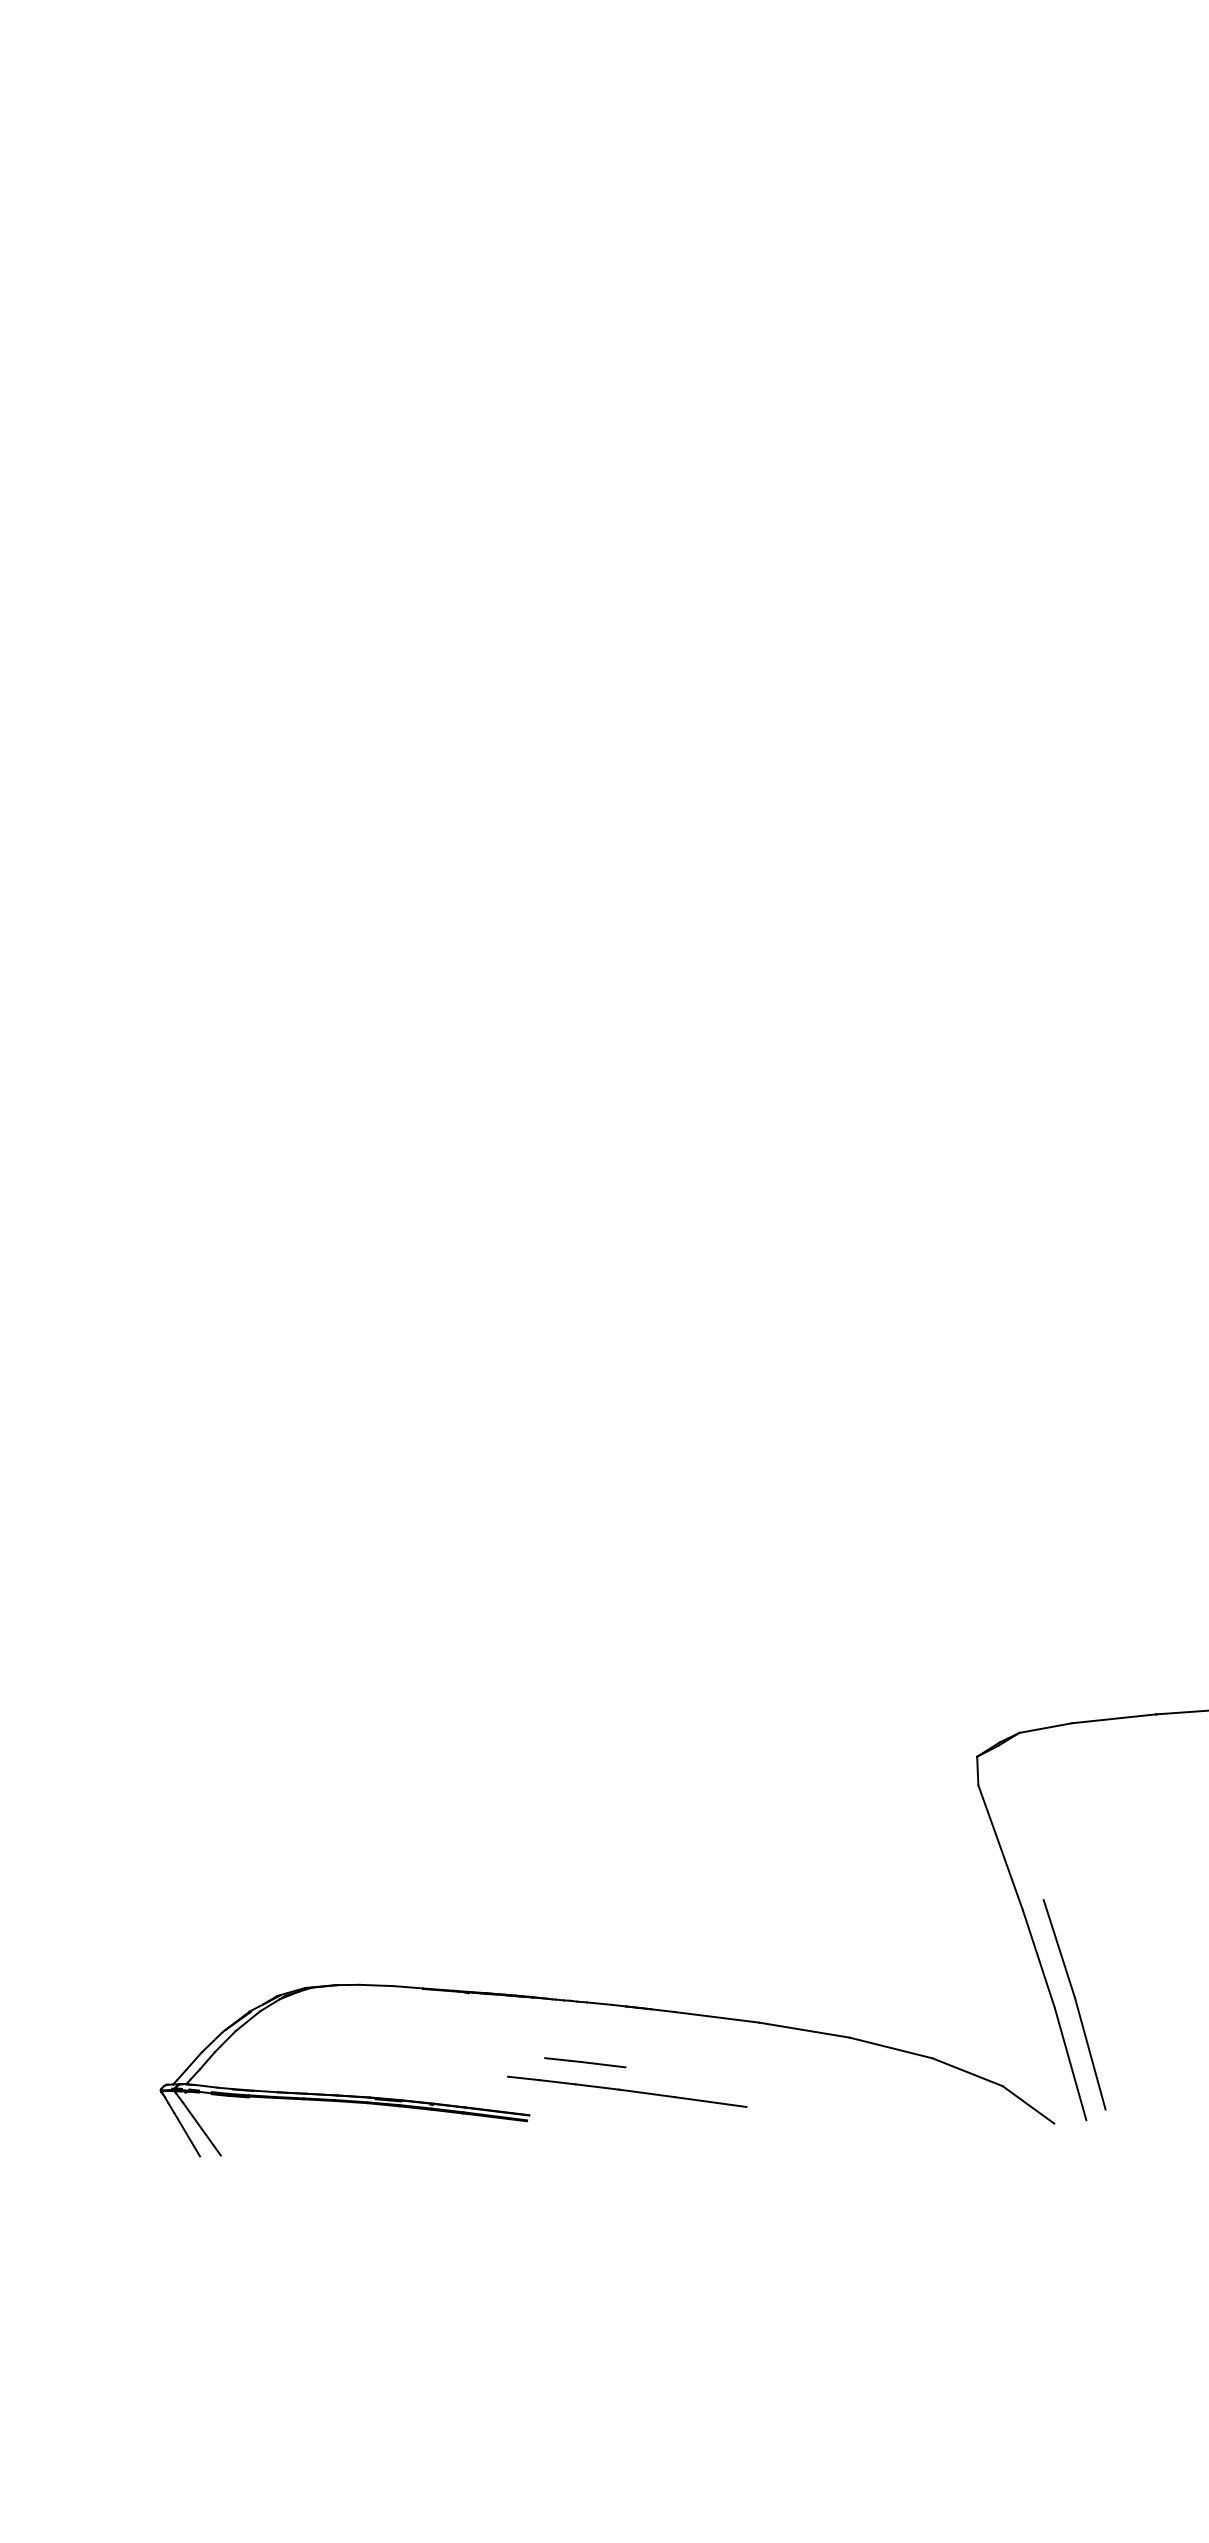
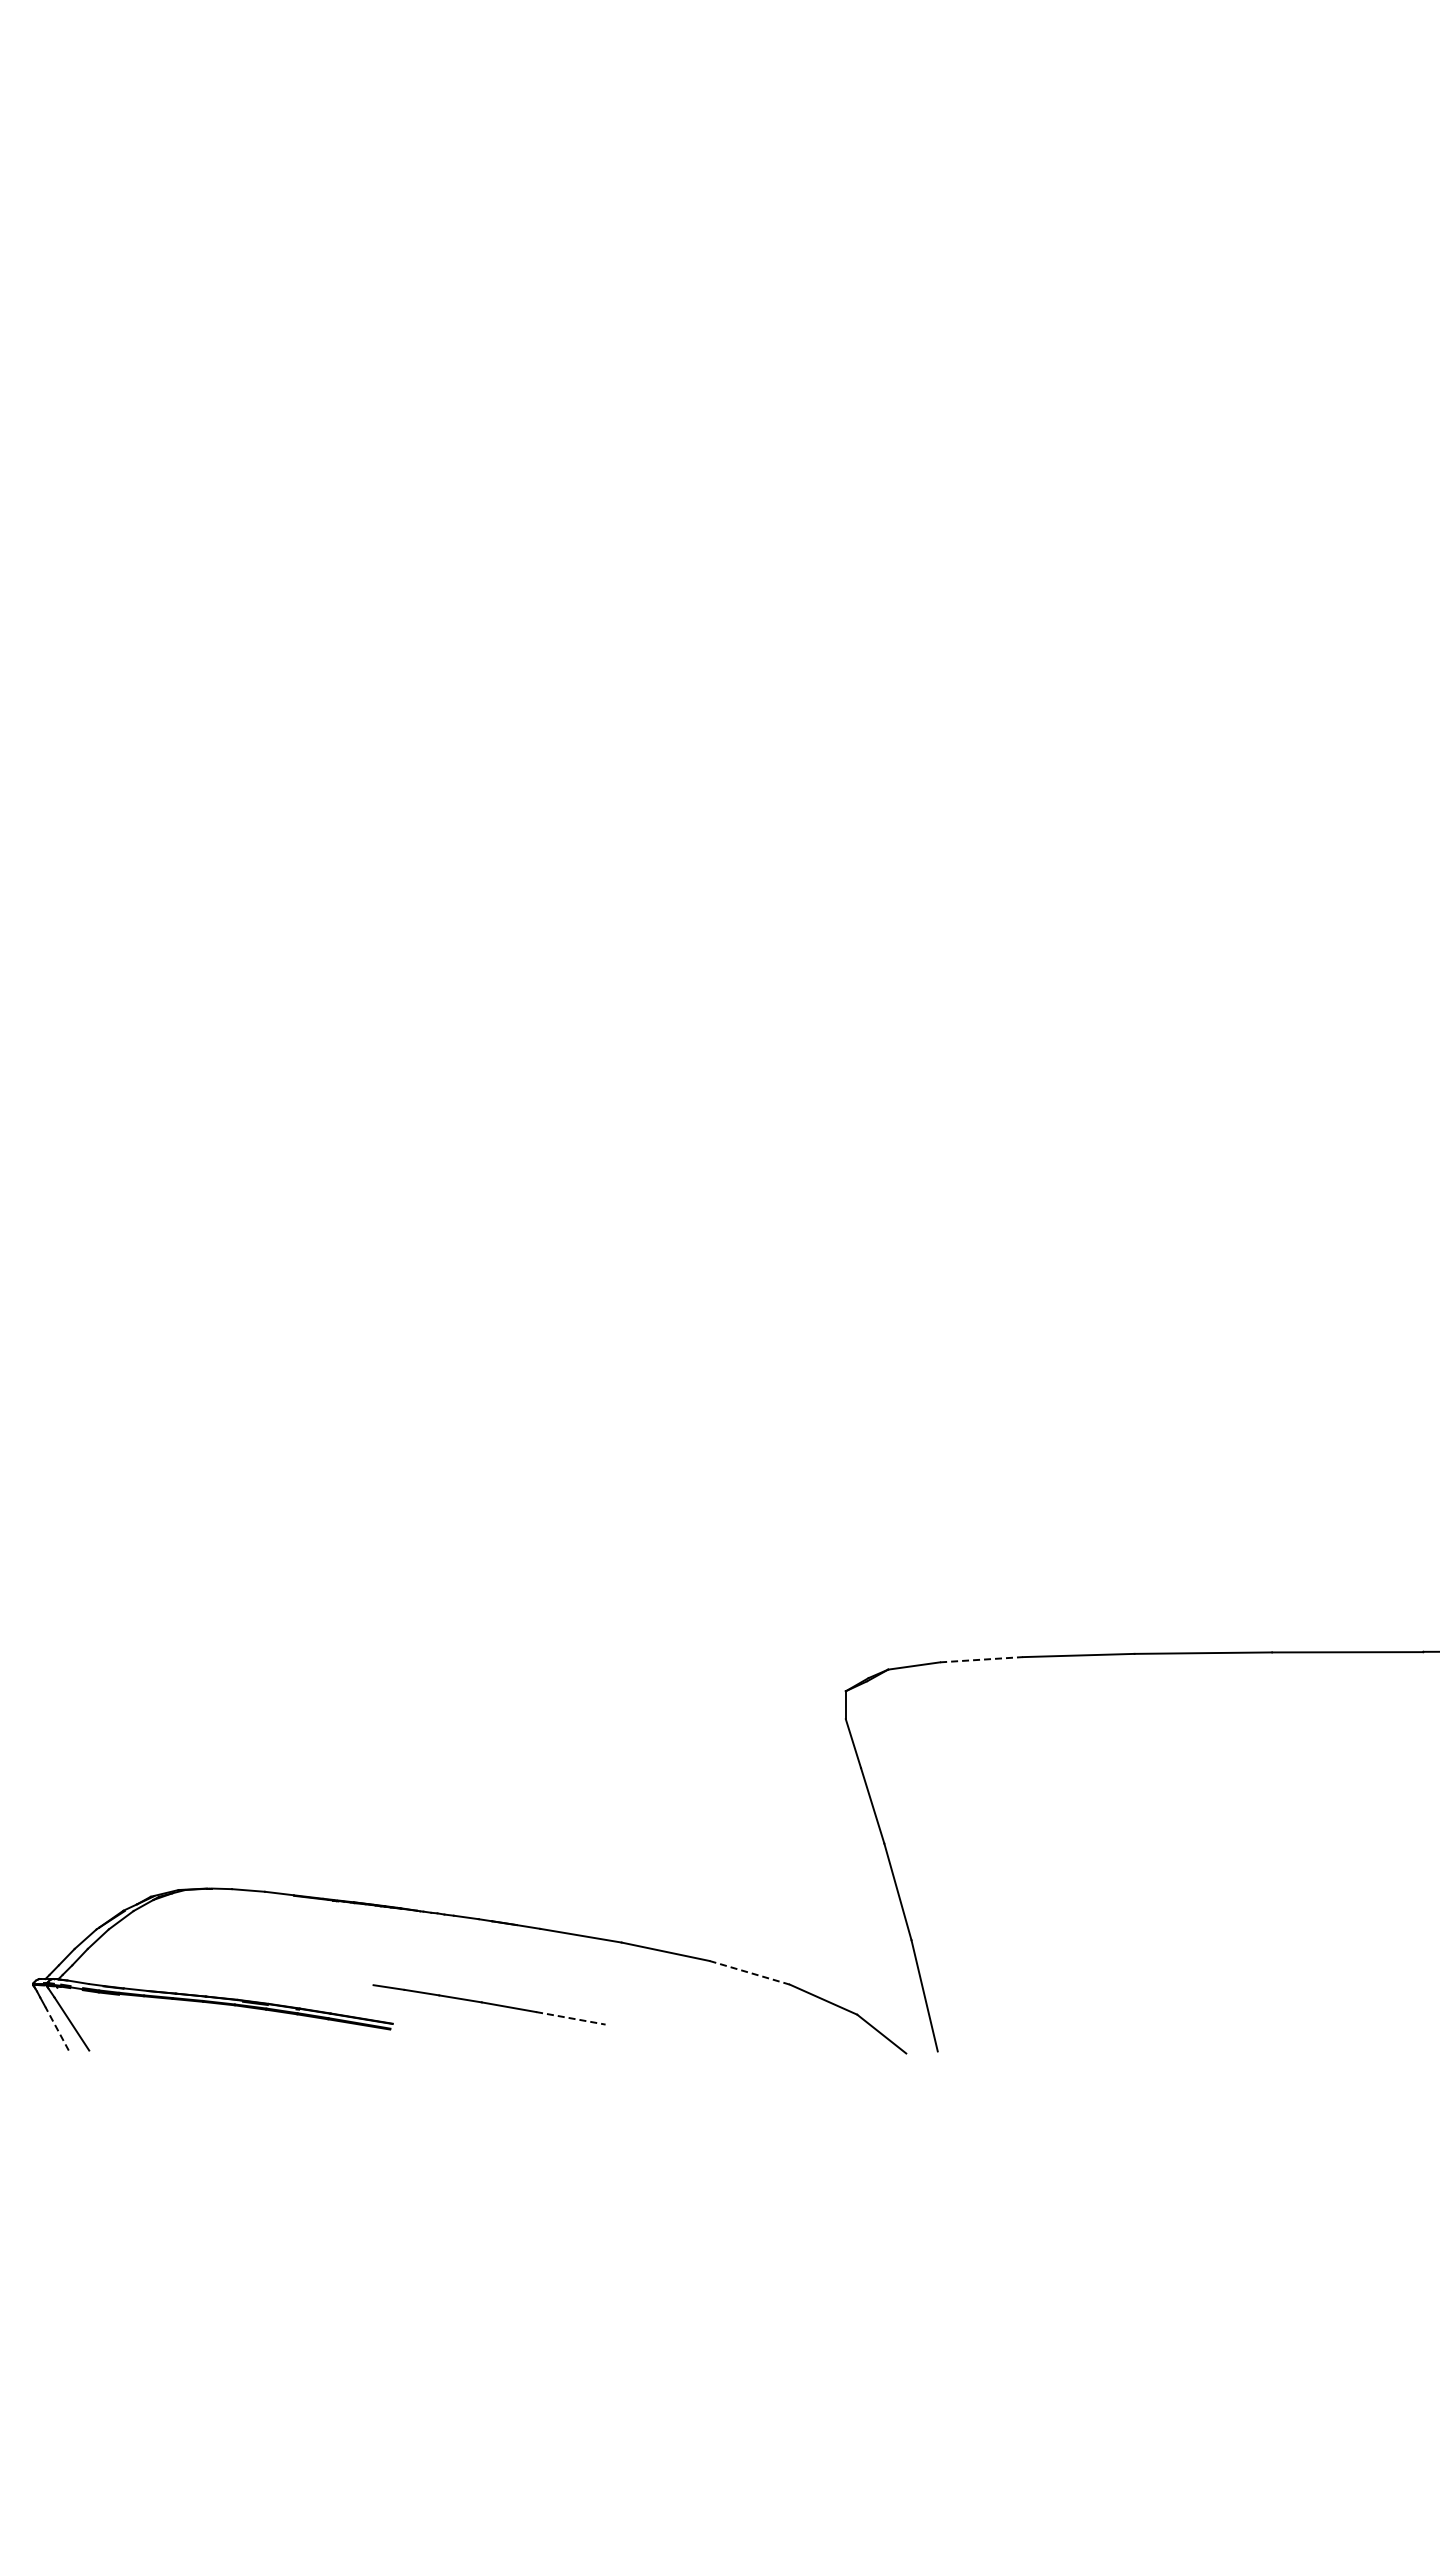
line: (1114, 1718) -> (981, 1659), solid -> dashed
part: (1074, 2004) -> (930, 1937), removed
line: (890, 2047) -> (749, 1972), solid -> dashed
line: (585, 2062) -> (449, 1974), removed
line: (711, 2102) -> (571, 2018), solid -> dashed
line: (187, 2134) -> (57, 2028), solid -> dashed

